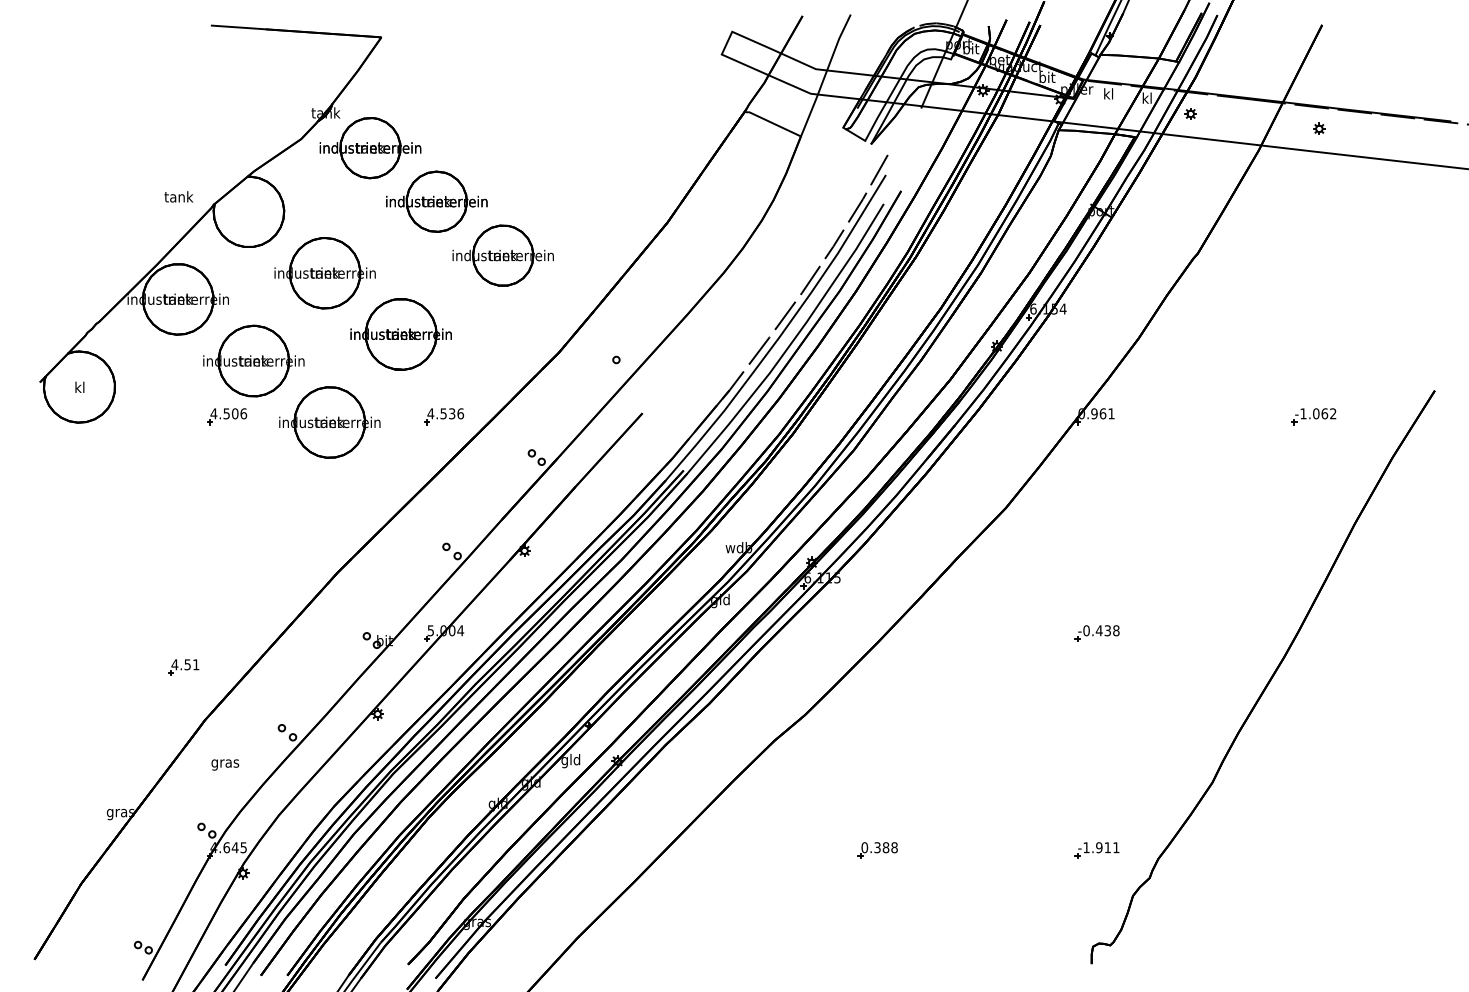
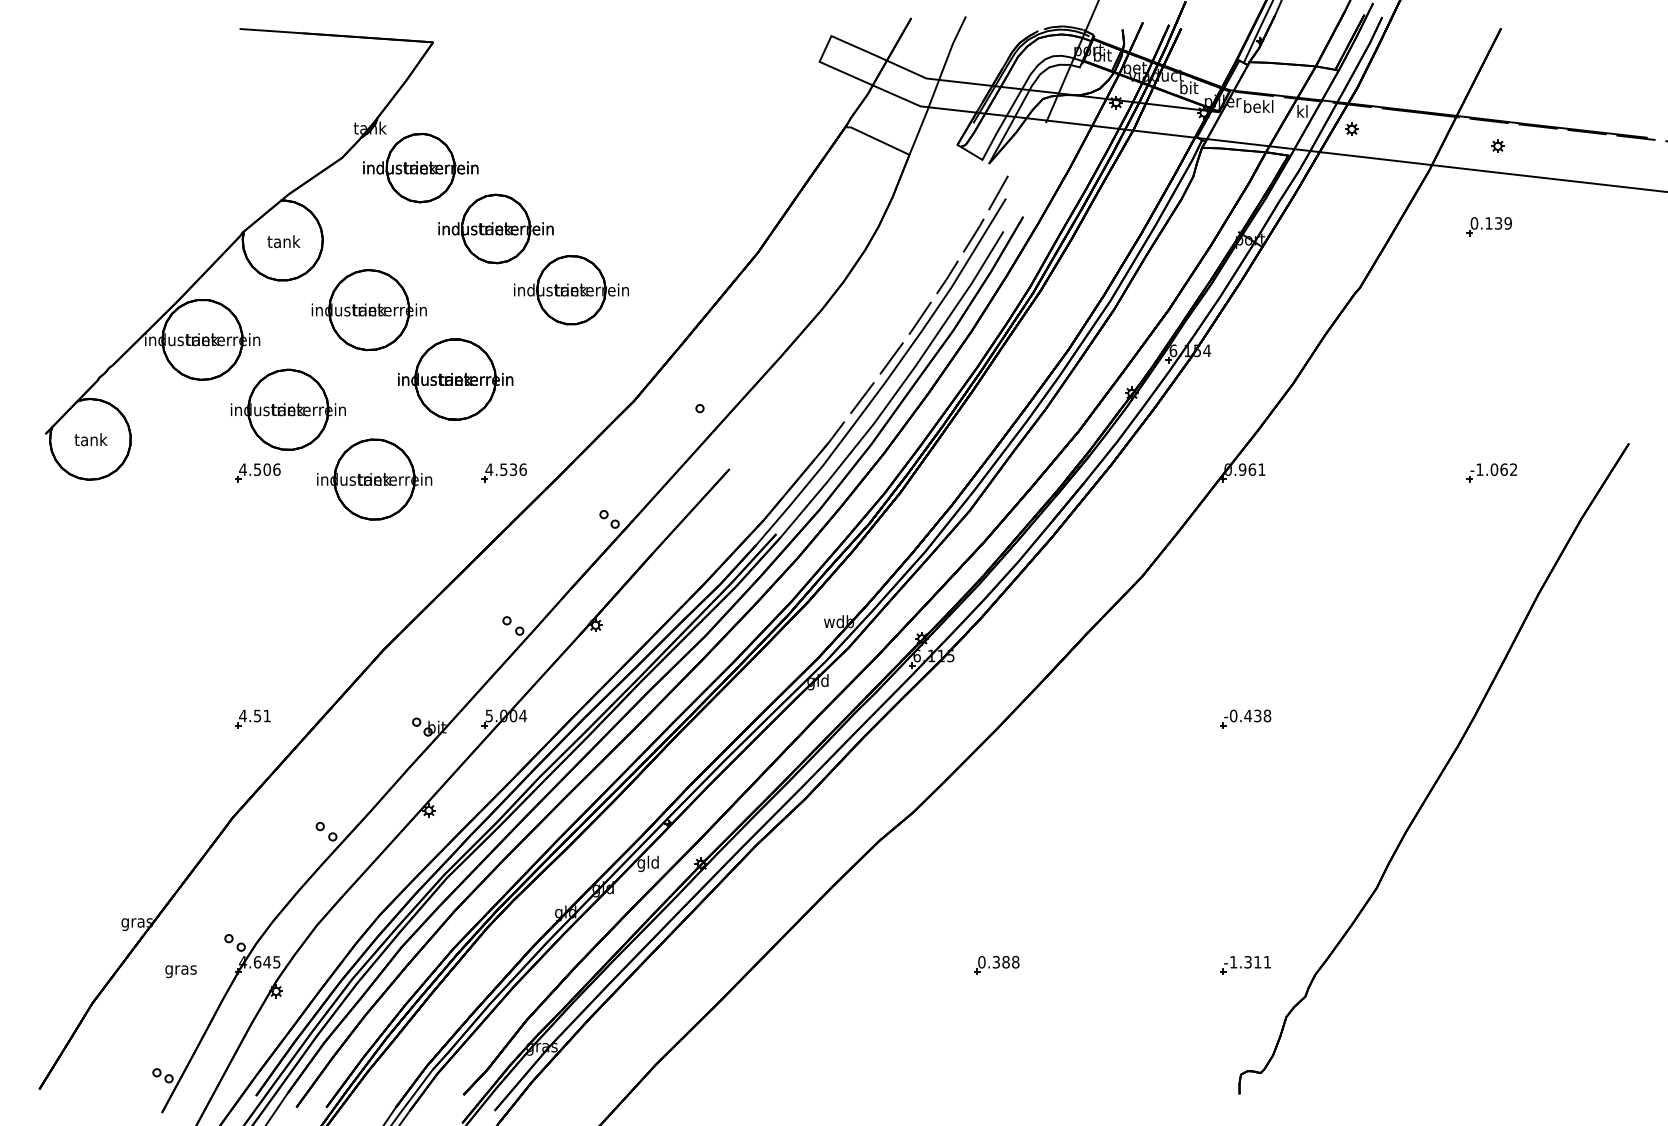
text: (1108, 93) -> (1258, 106), kl -> bekl
text: (178, 196) -> (283, 241), moved
part: (1311, 199) -> (1489, 226), added
text: (79, 387) -> (90, 439), kl -> tank
part: (183, 667) -> (252, 719), moved
text: (225, 764) -> (181, 971), moved
text: (1099, 847) -> (1248, 962), -1.911 -> -1.311

